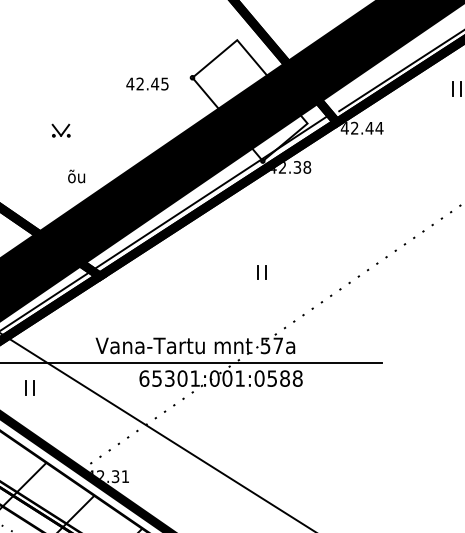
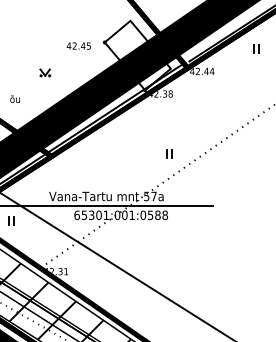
part: (61, 130) -> (45, 72), moved
text: (75, 175) -> (14, 98), moved
part: (261, 271) -> (169, 153), moved

